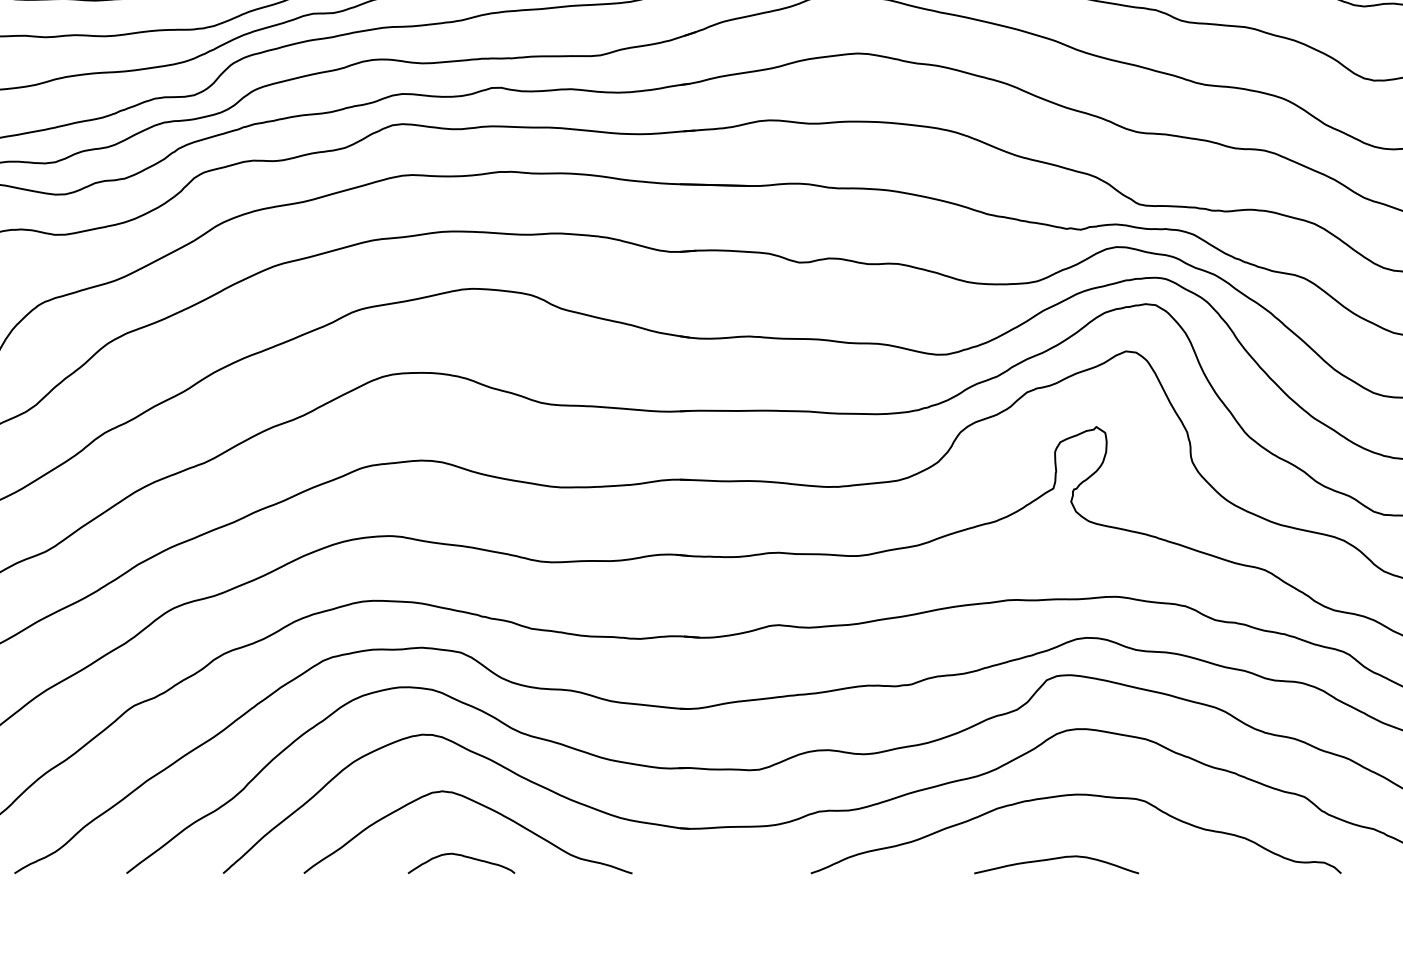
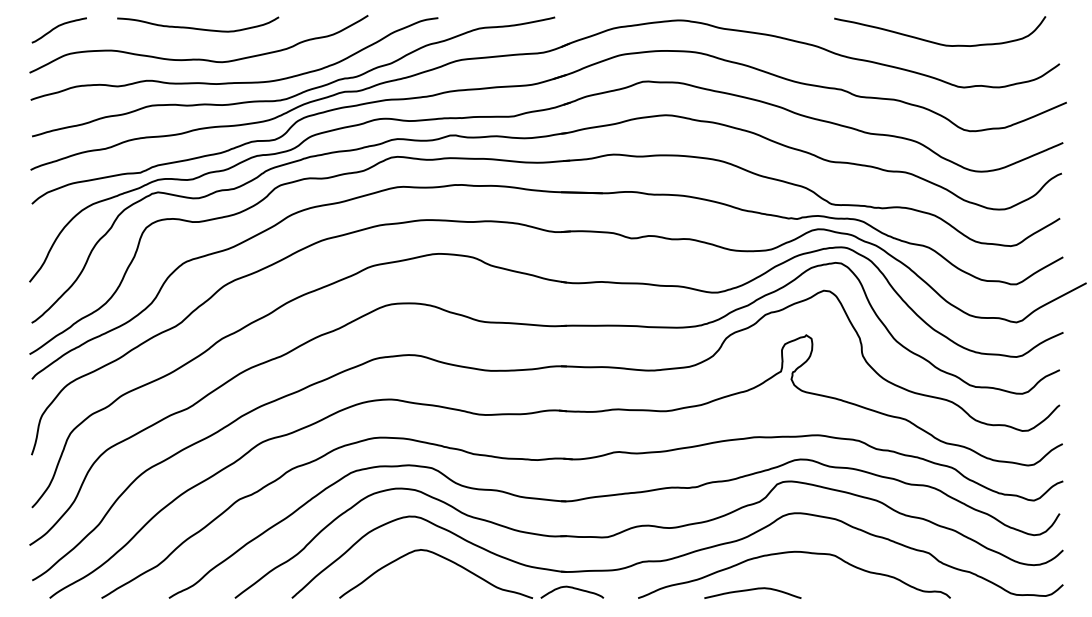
curve: (465, 858) -> (574, 589), moved
curve: (1055, 860) -> (752, 590), moved

